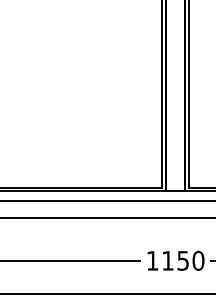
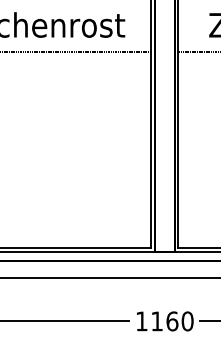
text: (183, 260) -> (172, 321), 1150 -> 1160

